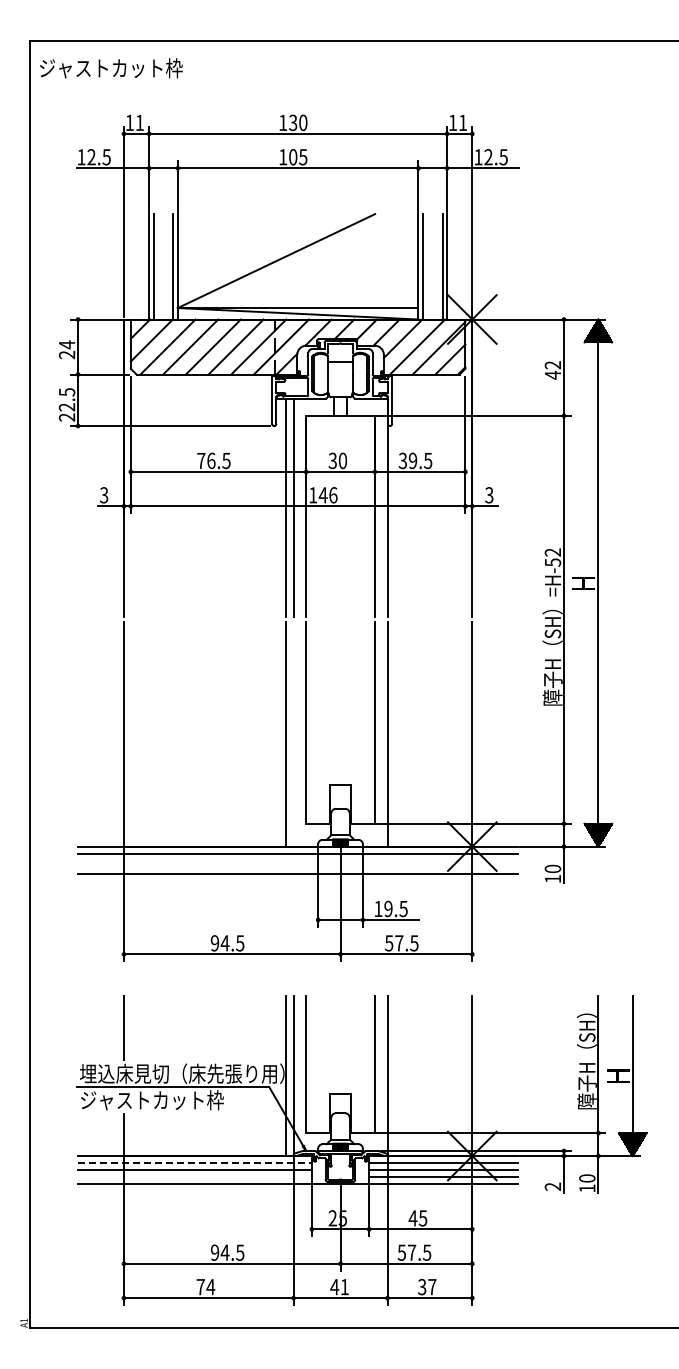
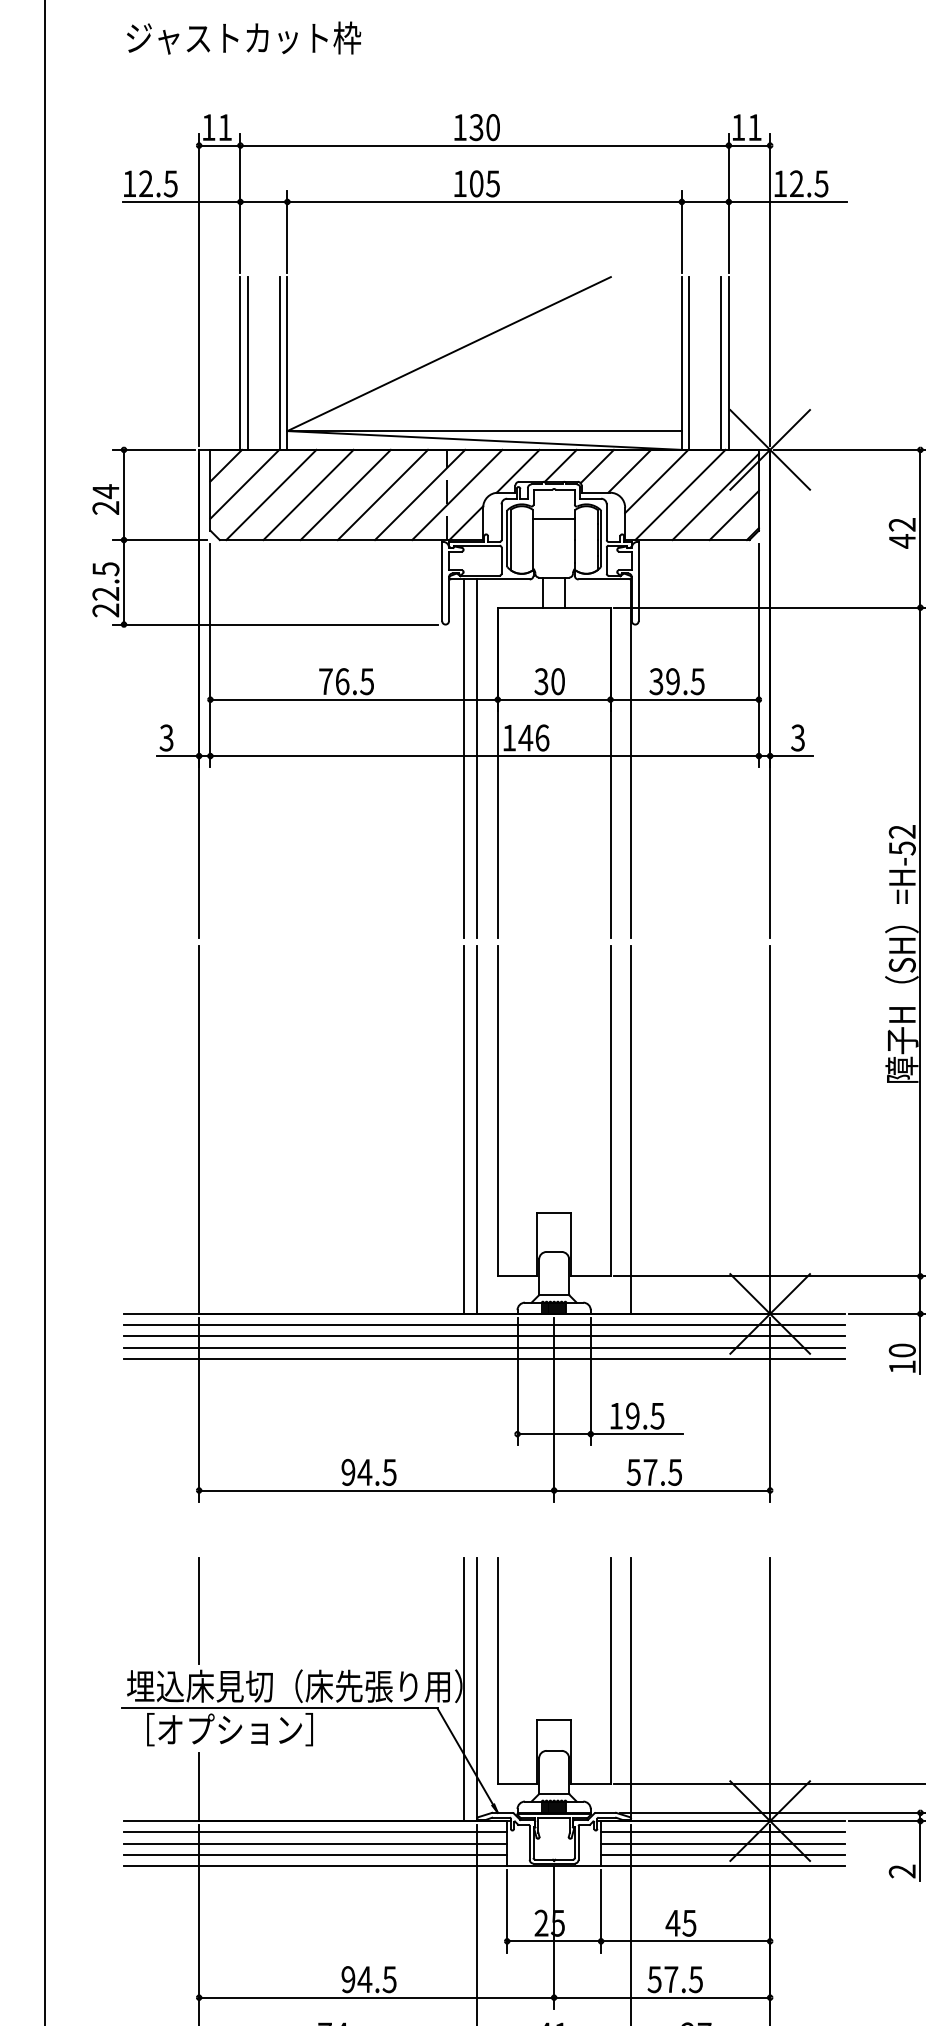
text: (111, 68) -> (244, 38), moved
line: (293, 734) -> (477, 1130), added
line: (298, 860) -> (485, 1336), added
line: (298, 867) -> (485, 1348), added
text: (152, 1100) -> (245, 1730), ジャストカット枠 -> ［オプション］
line: (195, 1162) -> (316, 1831), dashed -> solid
line: (194, 1176) -> (314, 1854), added

